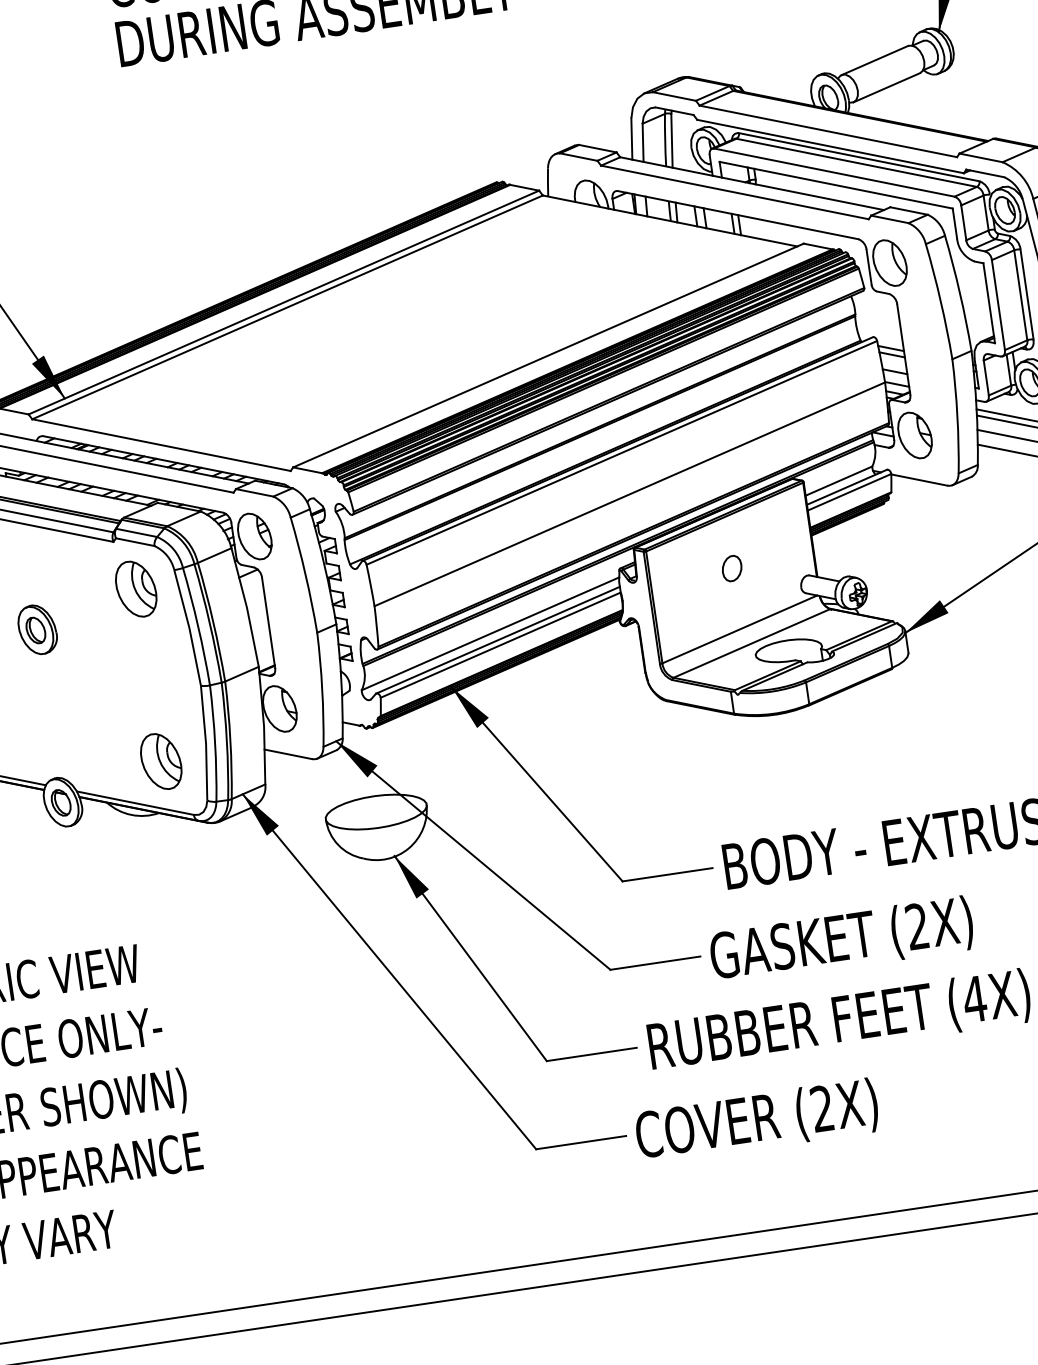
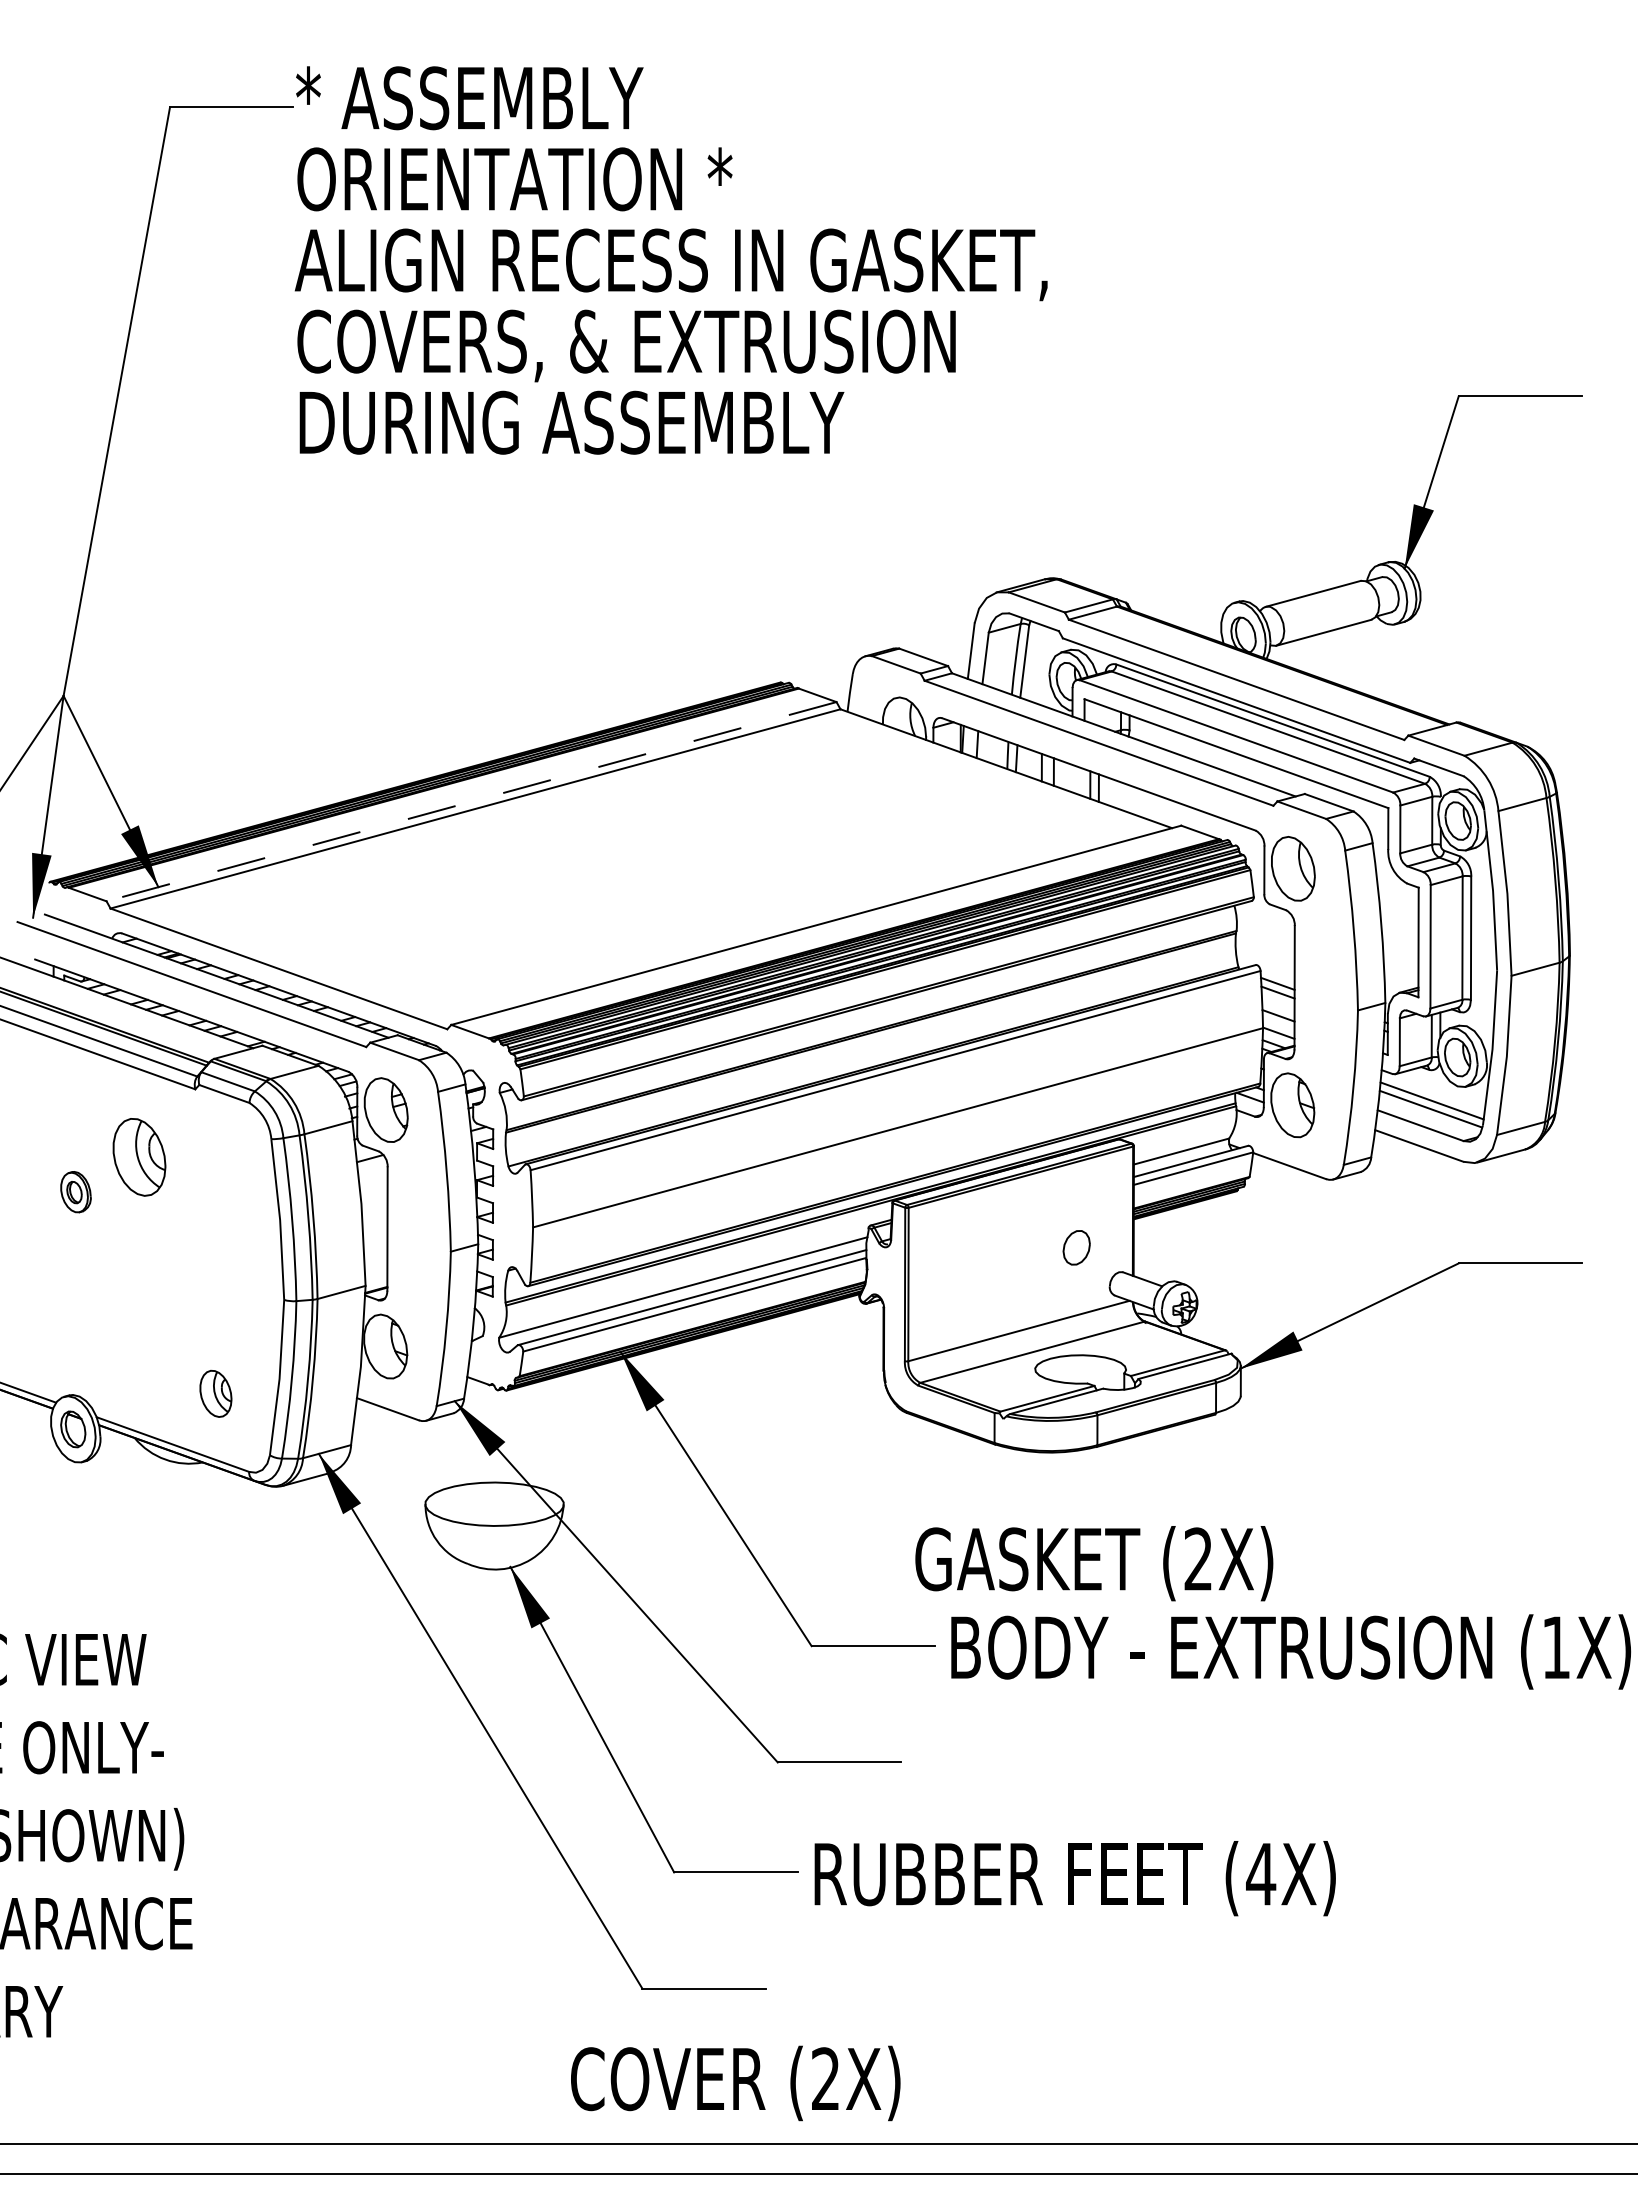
line: (283, 302) -> (471, 801), solid -> dashed
part: (731, 568) -> (1076, 1247), moved
part: (136, 589) -> (139, 1157), moved
part: (37, 629) -> (75, 1191), size x0.6
part: (160, 761) -> (215, 1393), size x0.6
text: (842, 940) -> (1094, 1563), moved
text: (757, 1121) -> (735, 2083), moved

